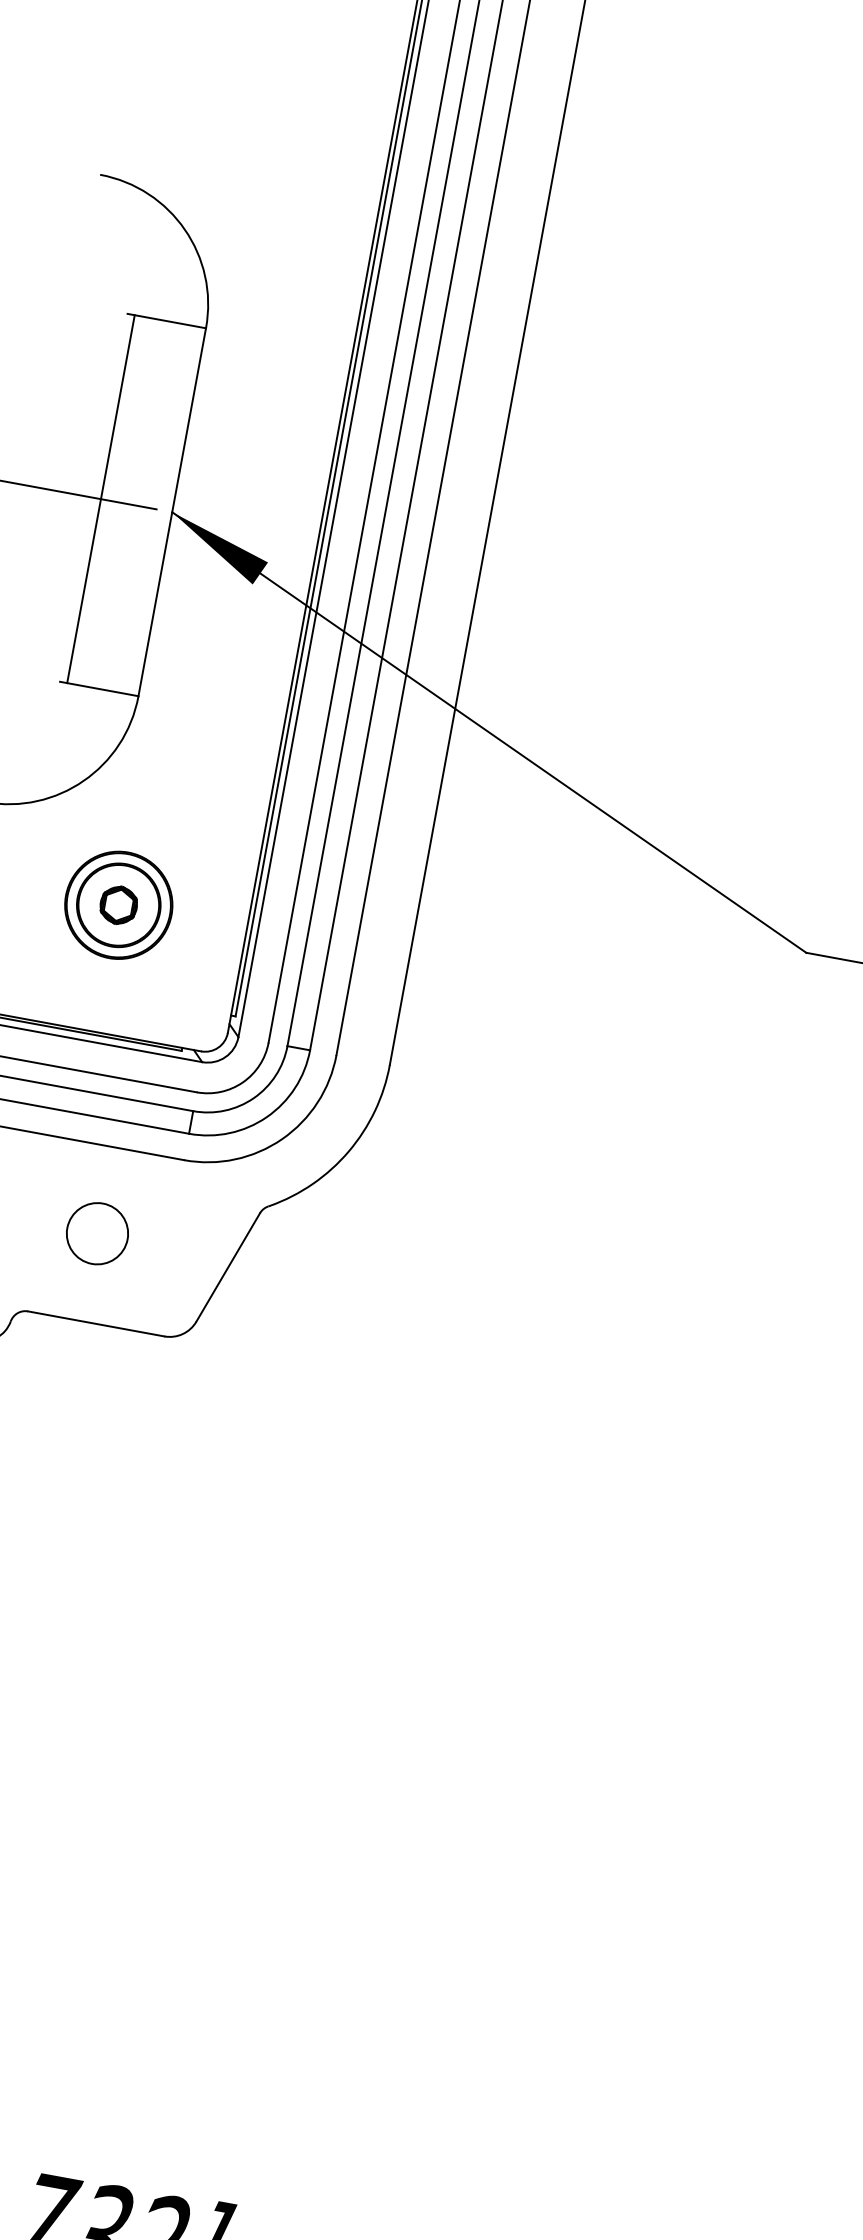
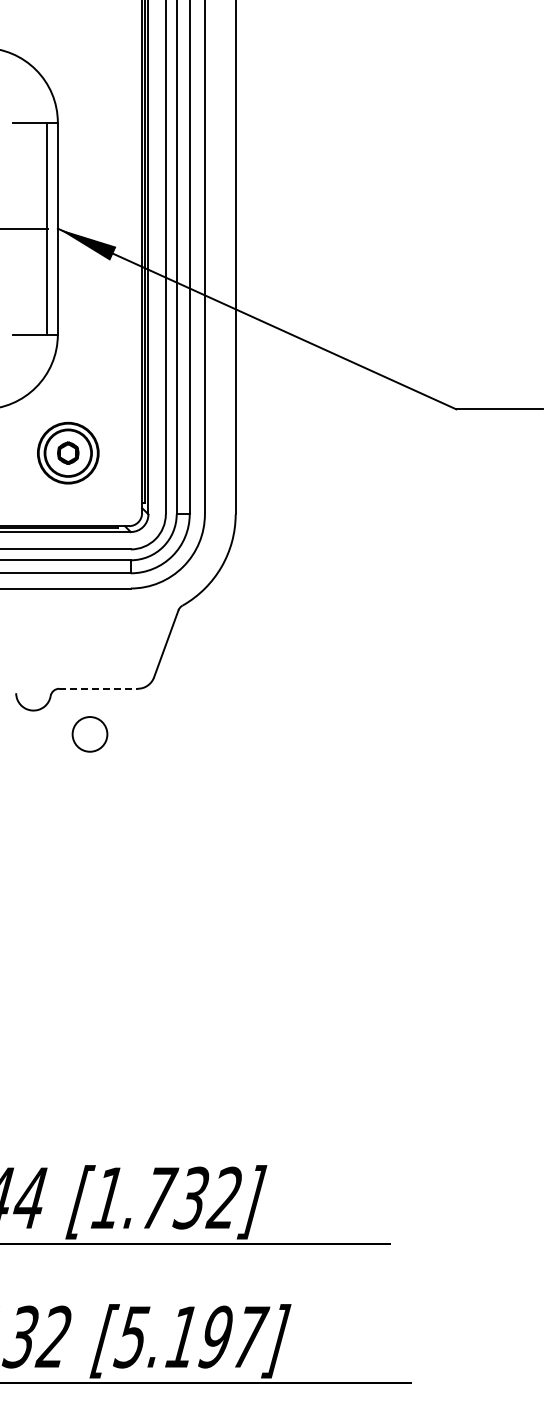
line: (100, 498) -> (46, 228), moved
circle: (96, 1233) -> (89, 734), moved
line: (97, 1323) -> (99, 688), solid -> dashed

